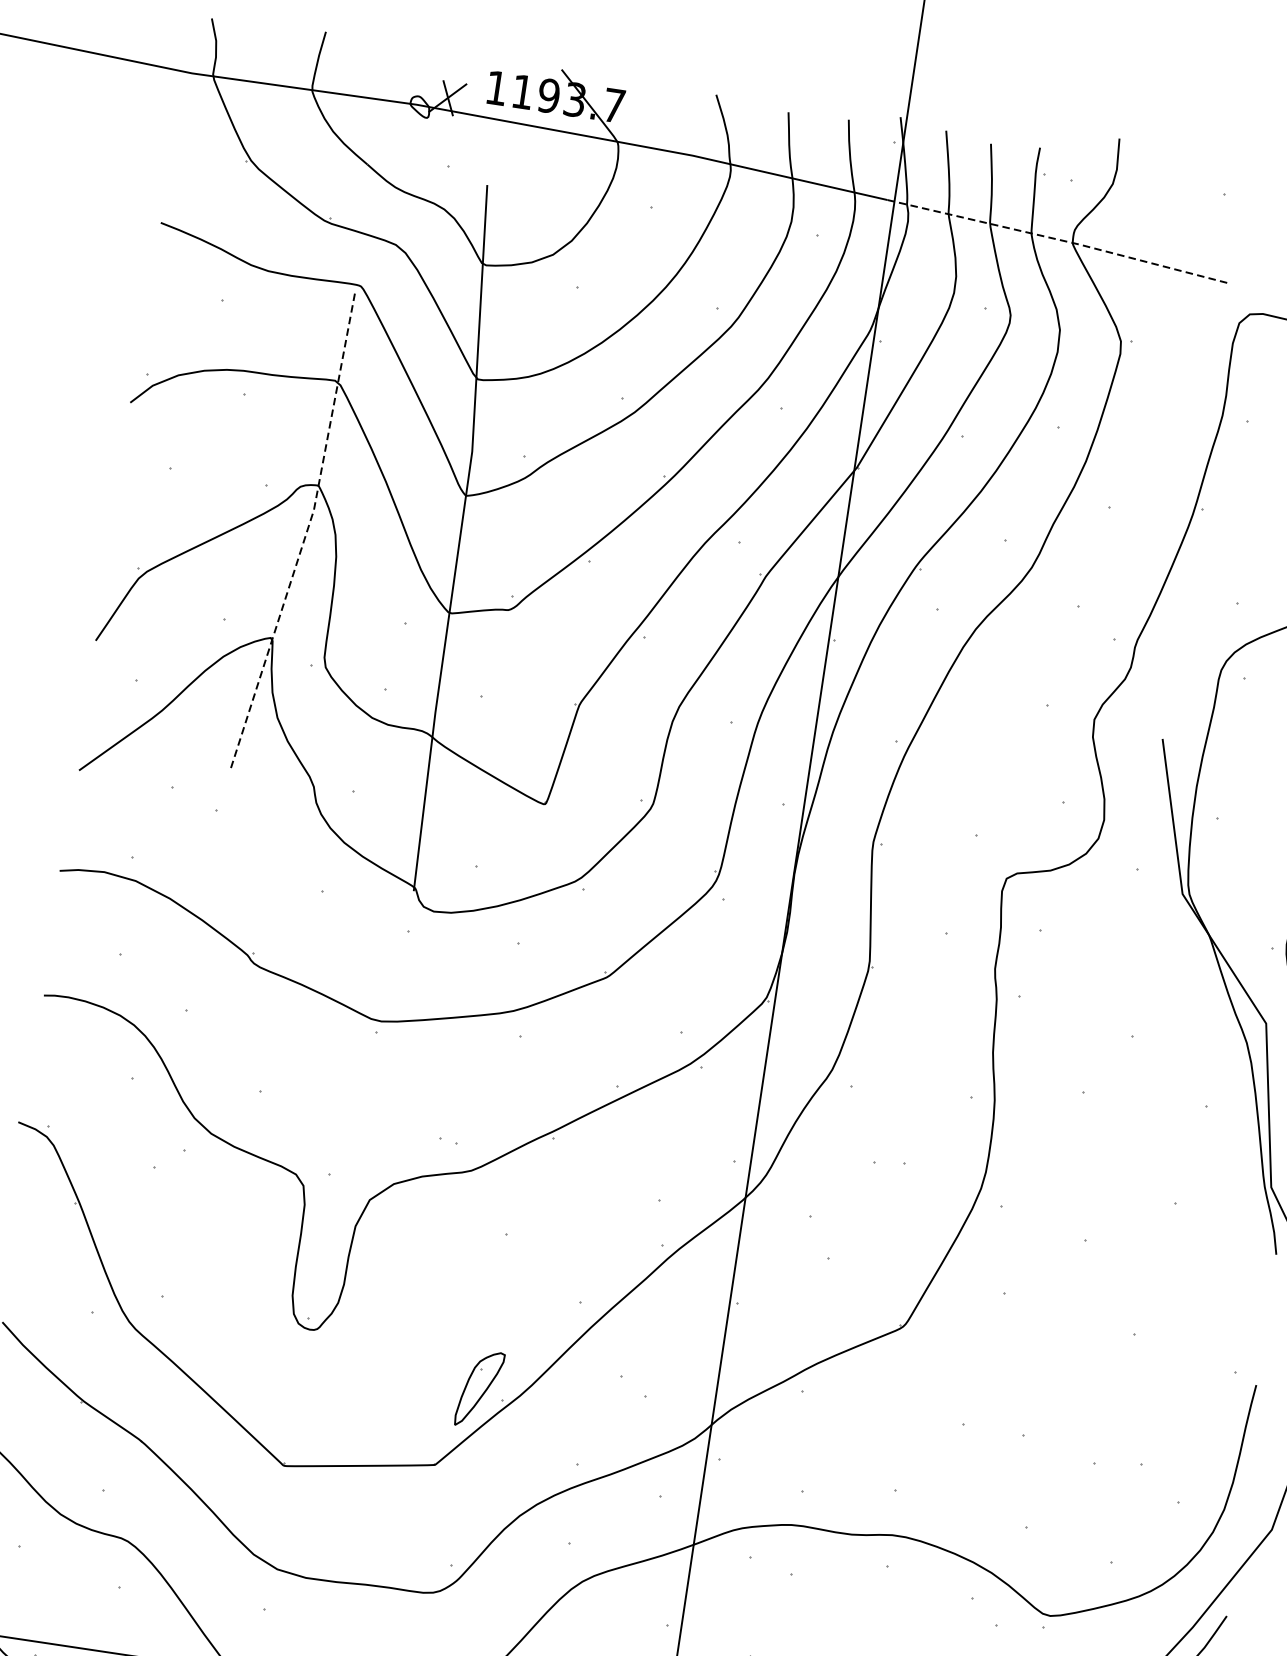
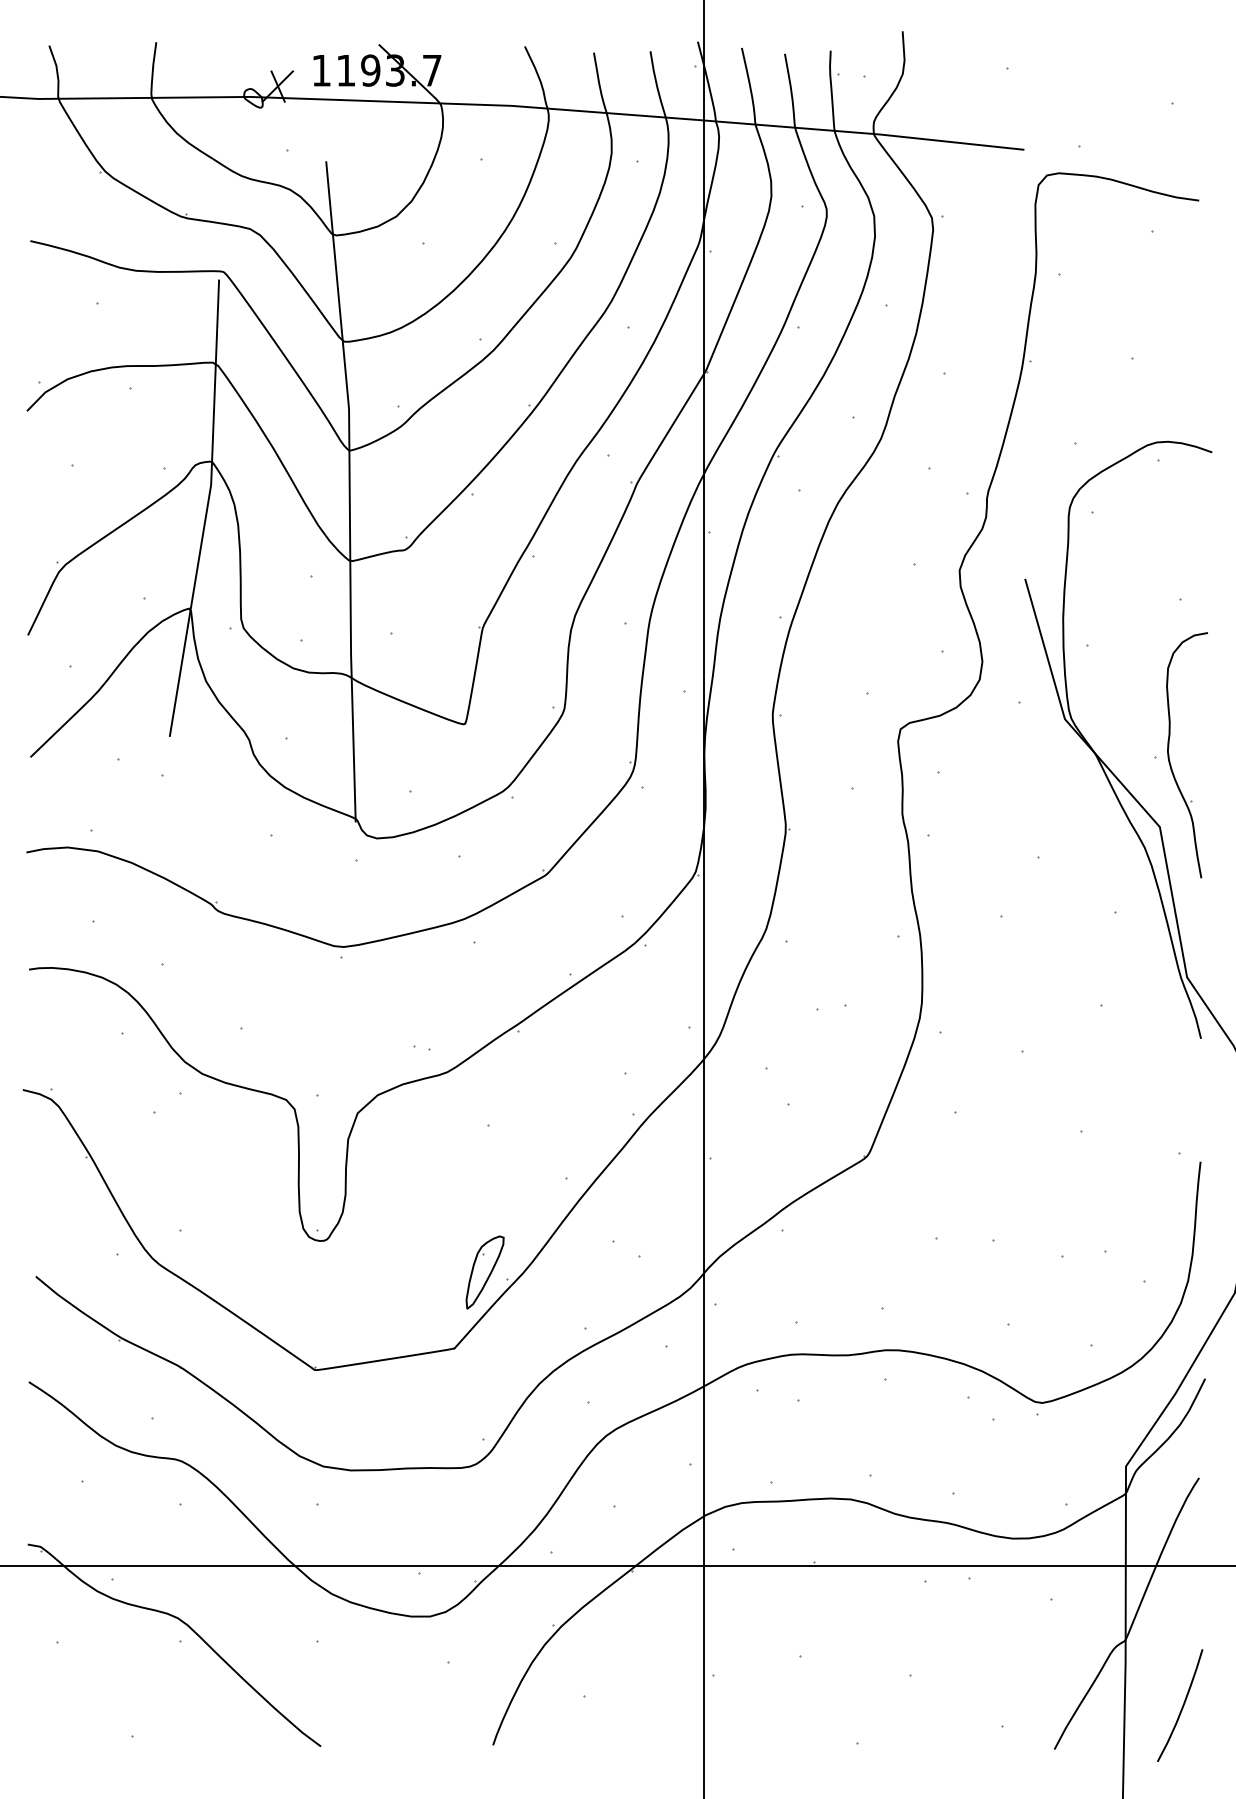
line: (1060, 240) -> (862, 133), dashed -> solid
line: (306, 535) -> (207, 509), dashed -> solid

